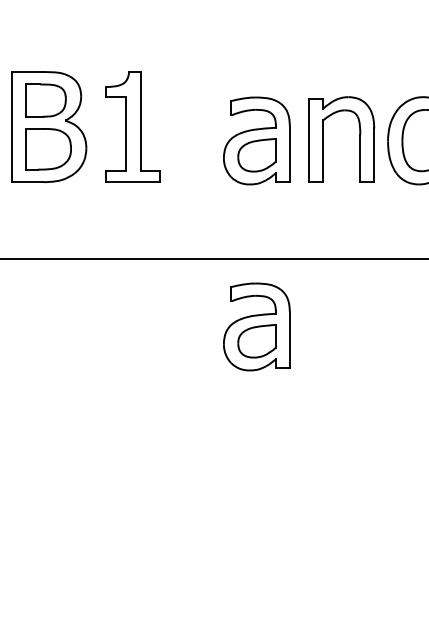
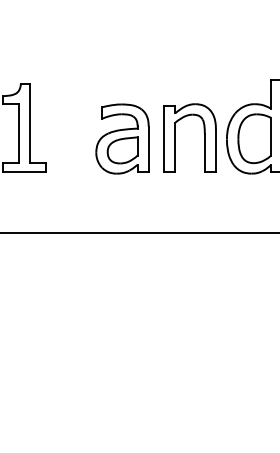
part: (256, 326) -> (122, 286), removed

